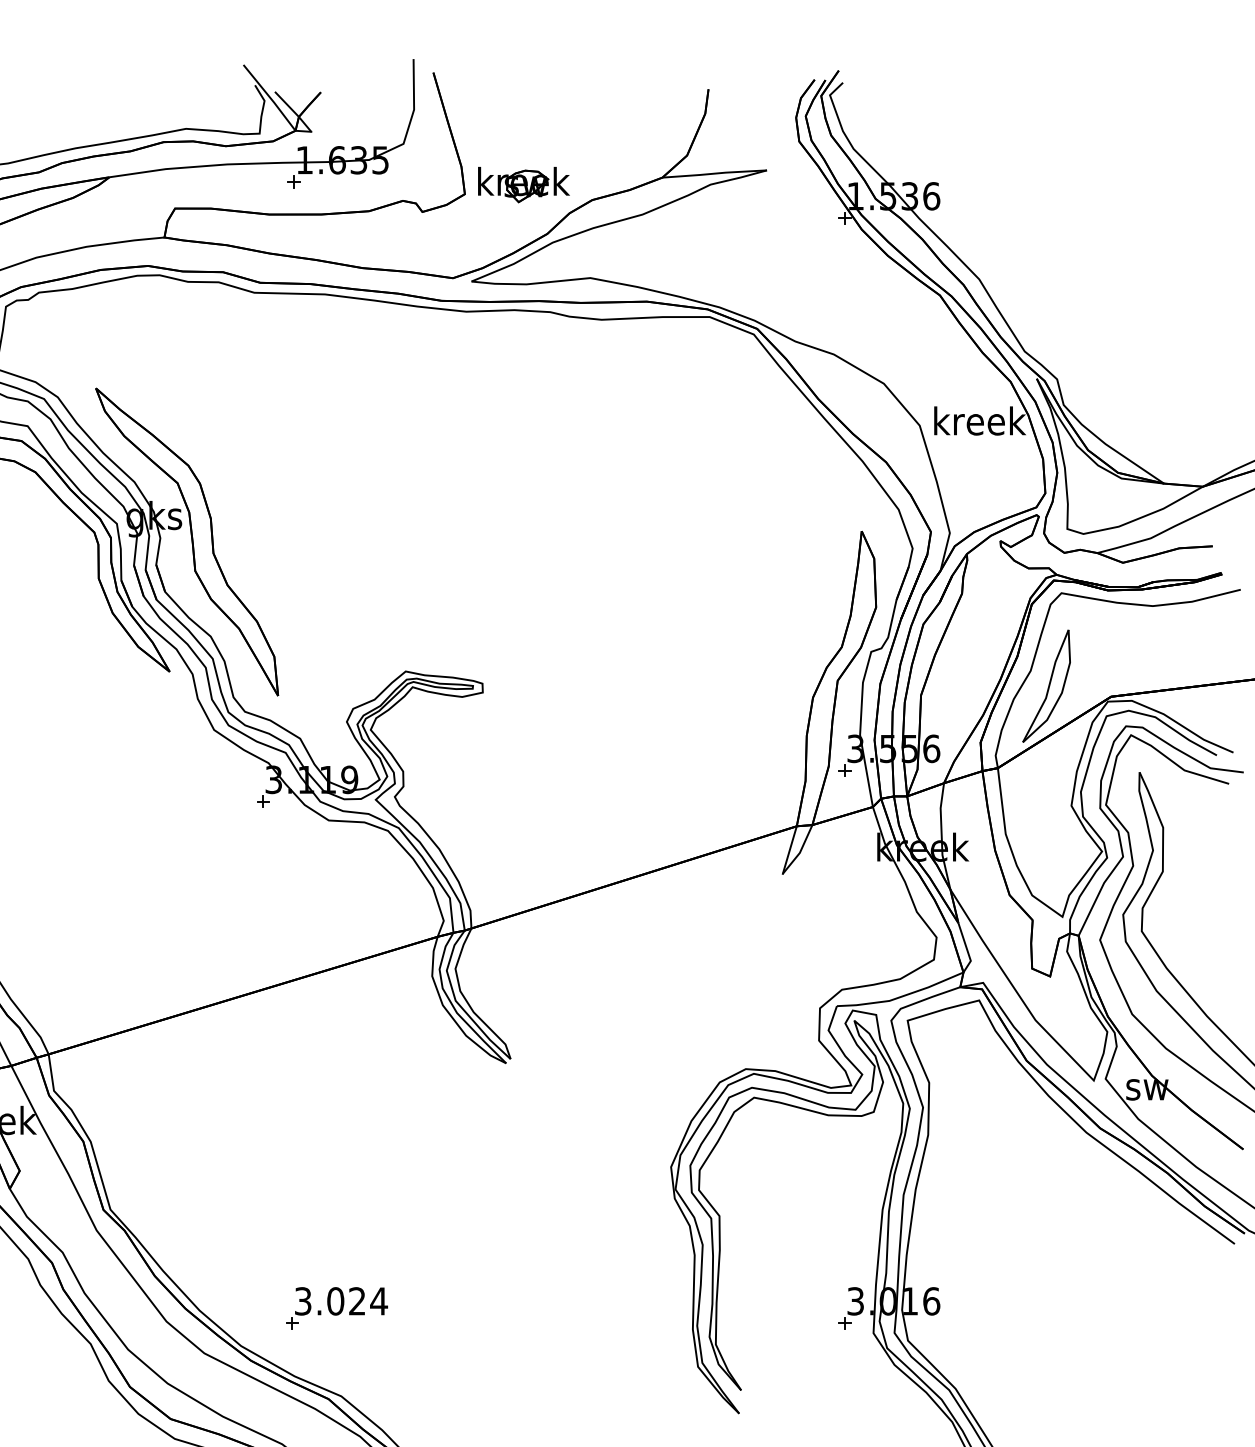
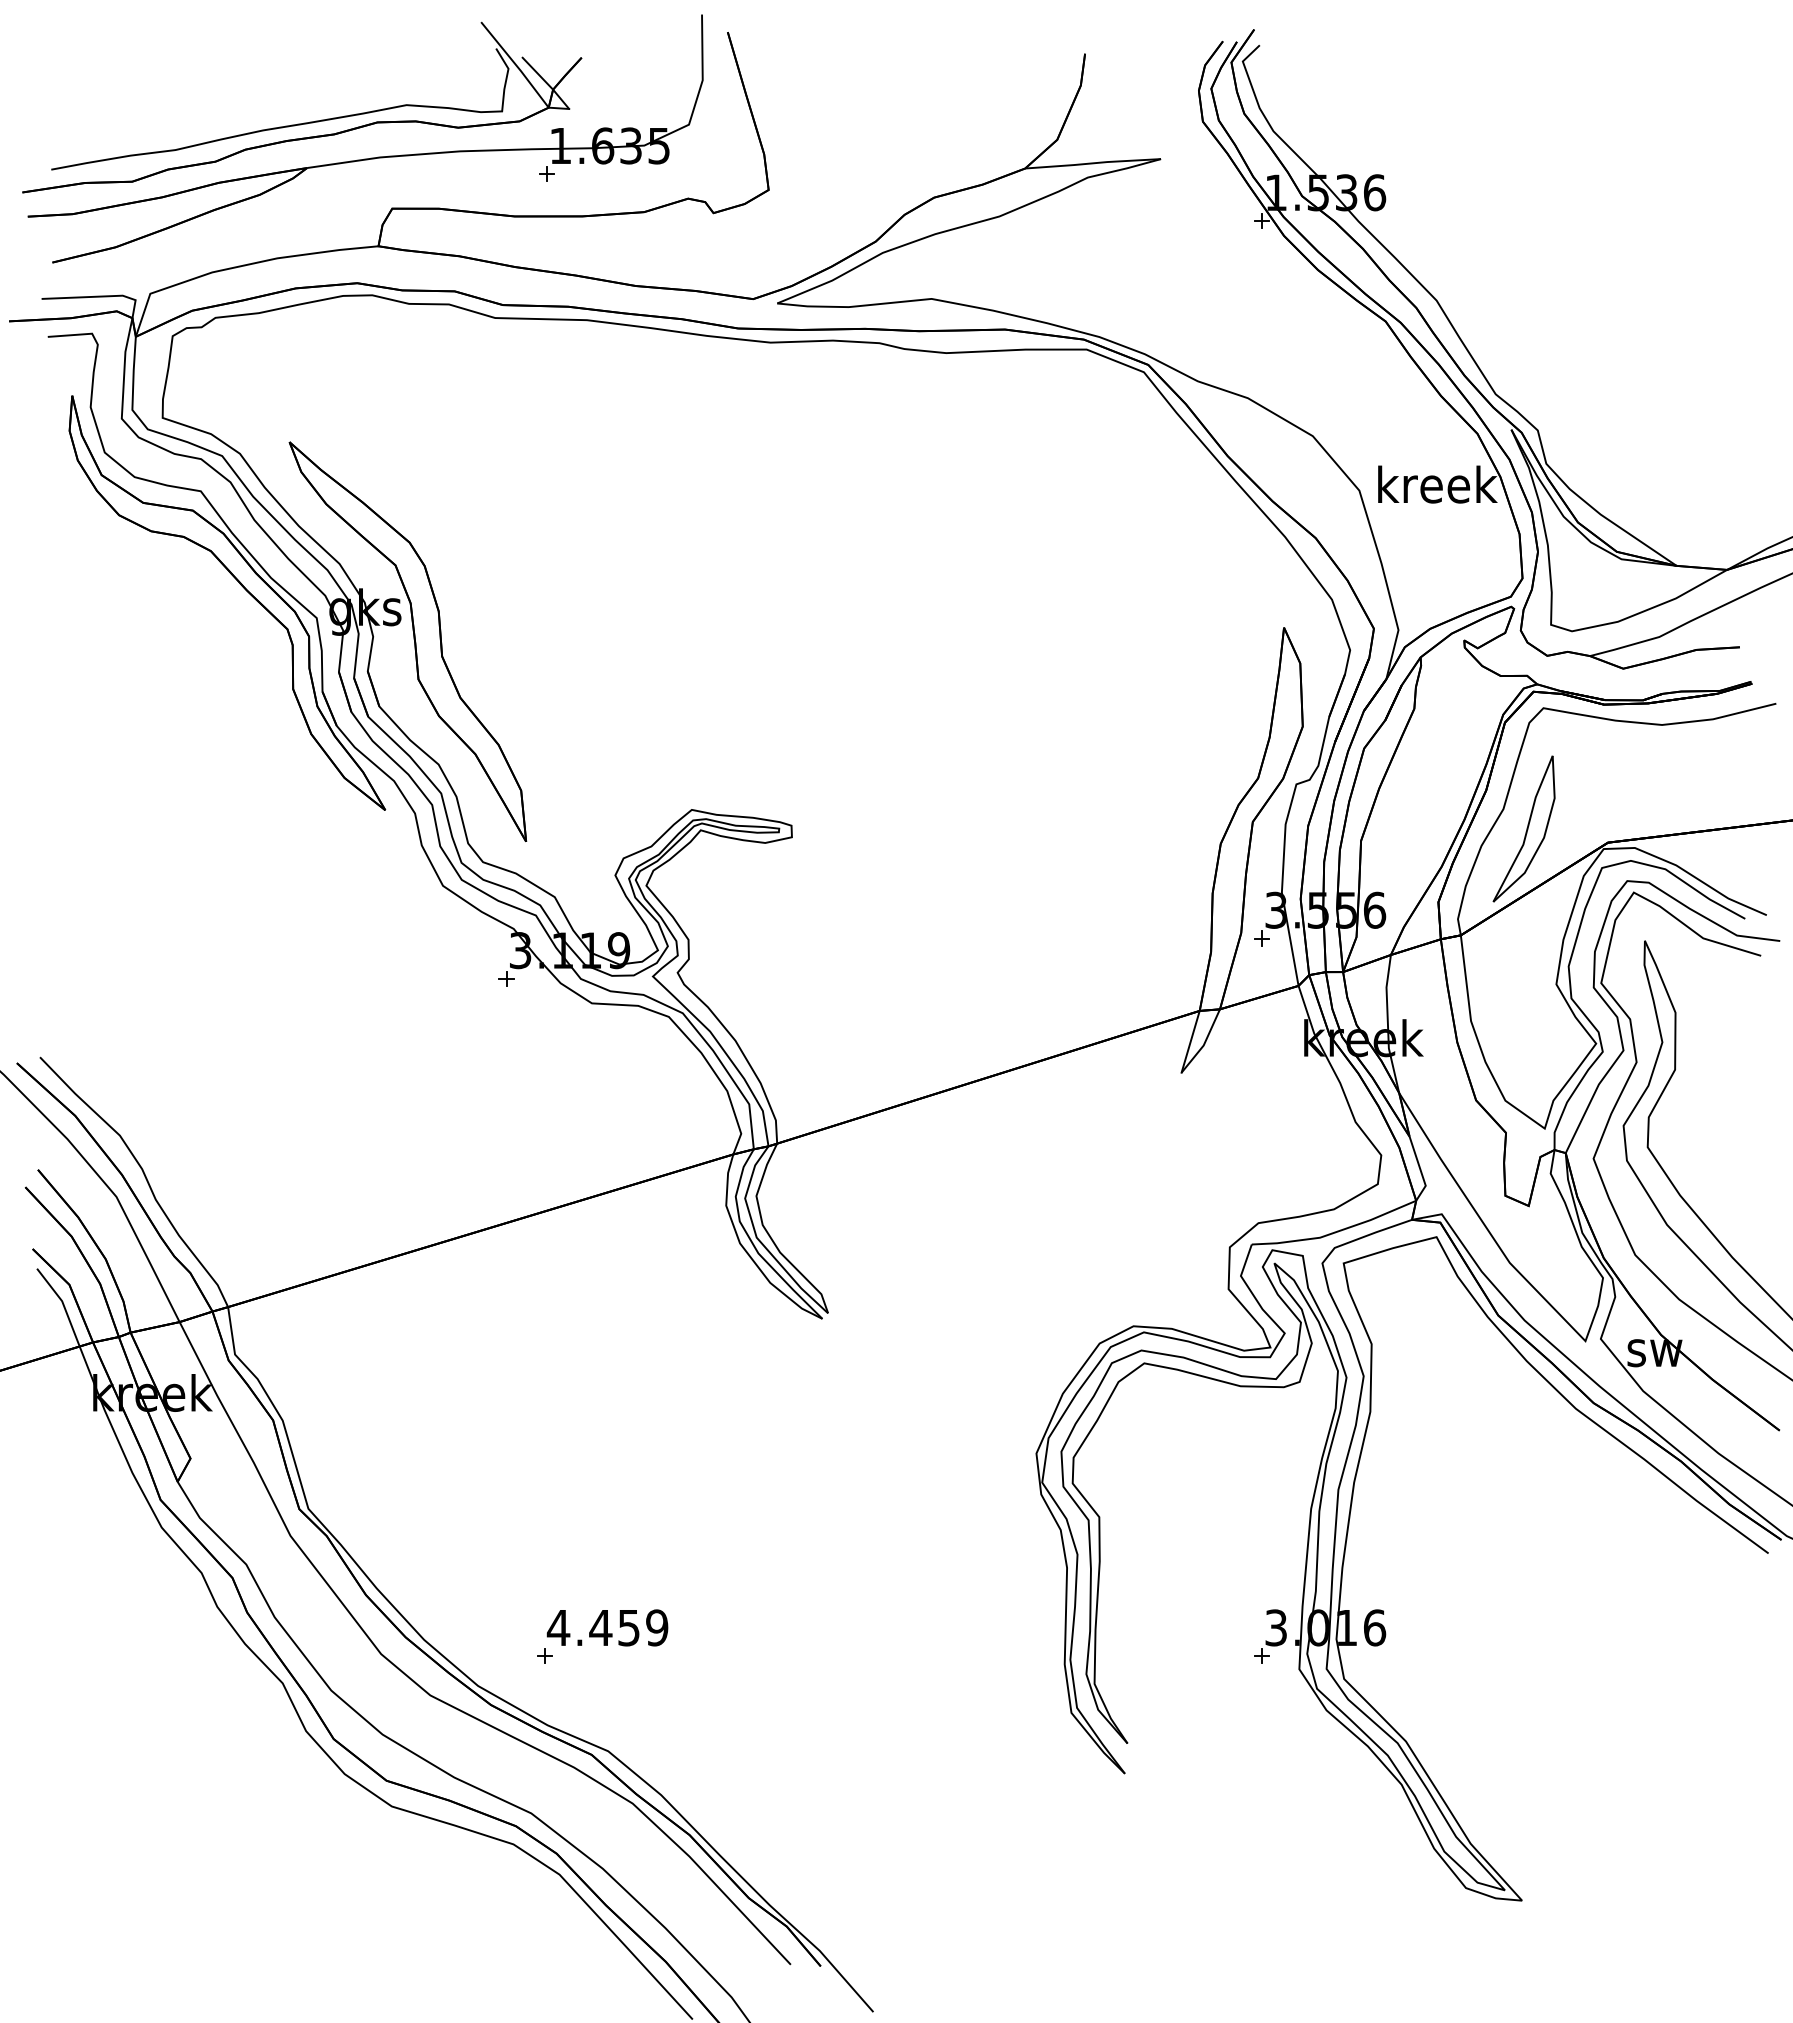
part: (524, 184) -> (845, 177), removed
text: (340, 1301) -> (607, 1627), 3.024 -> 4.459

